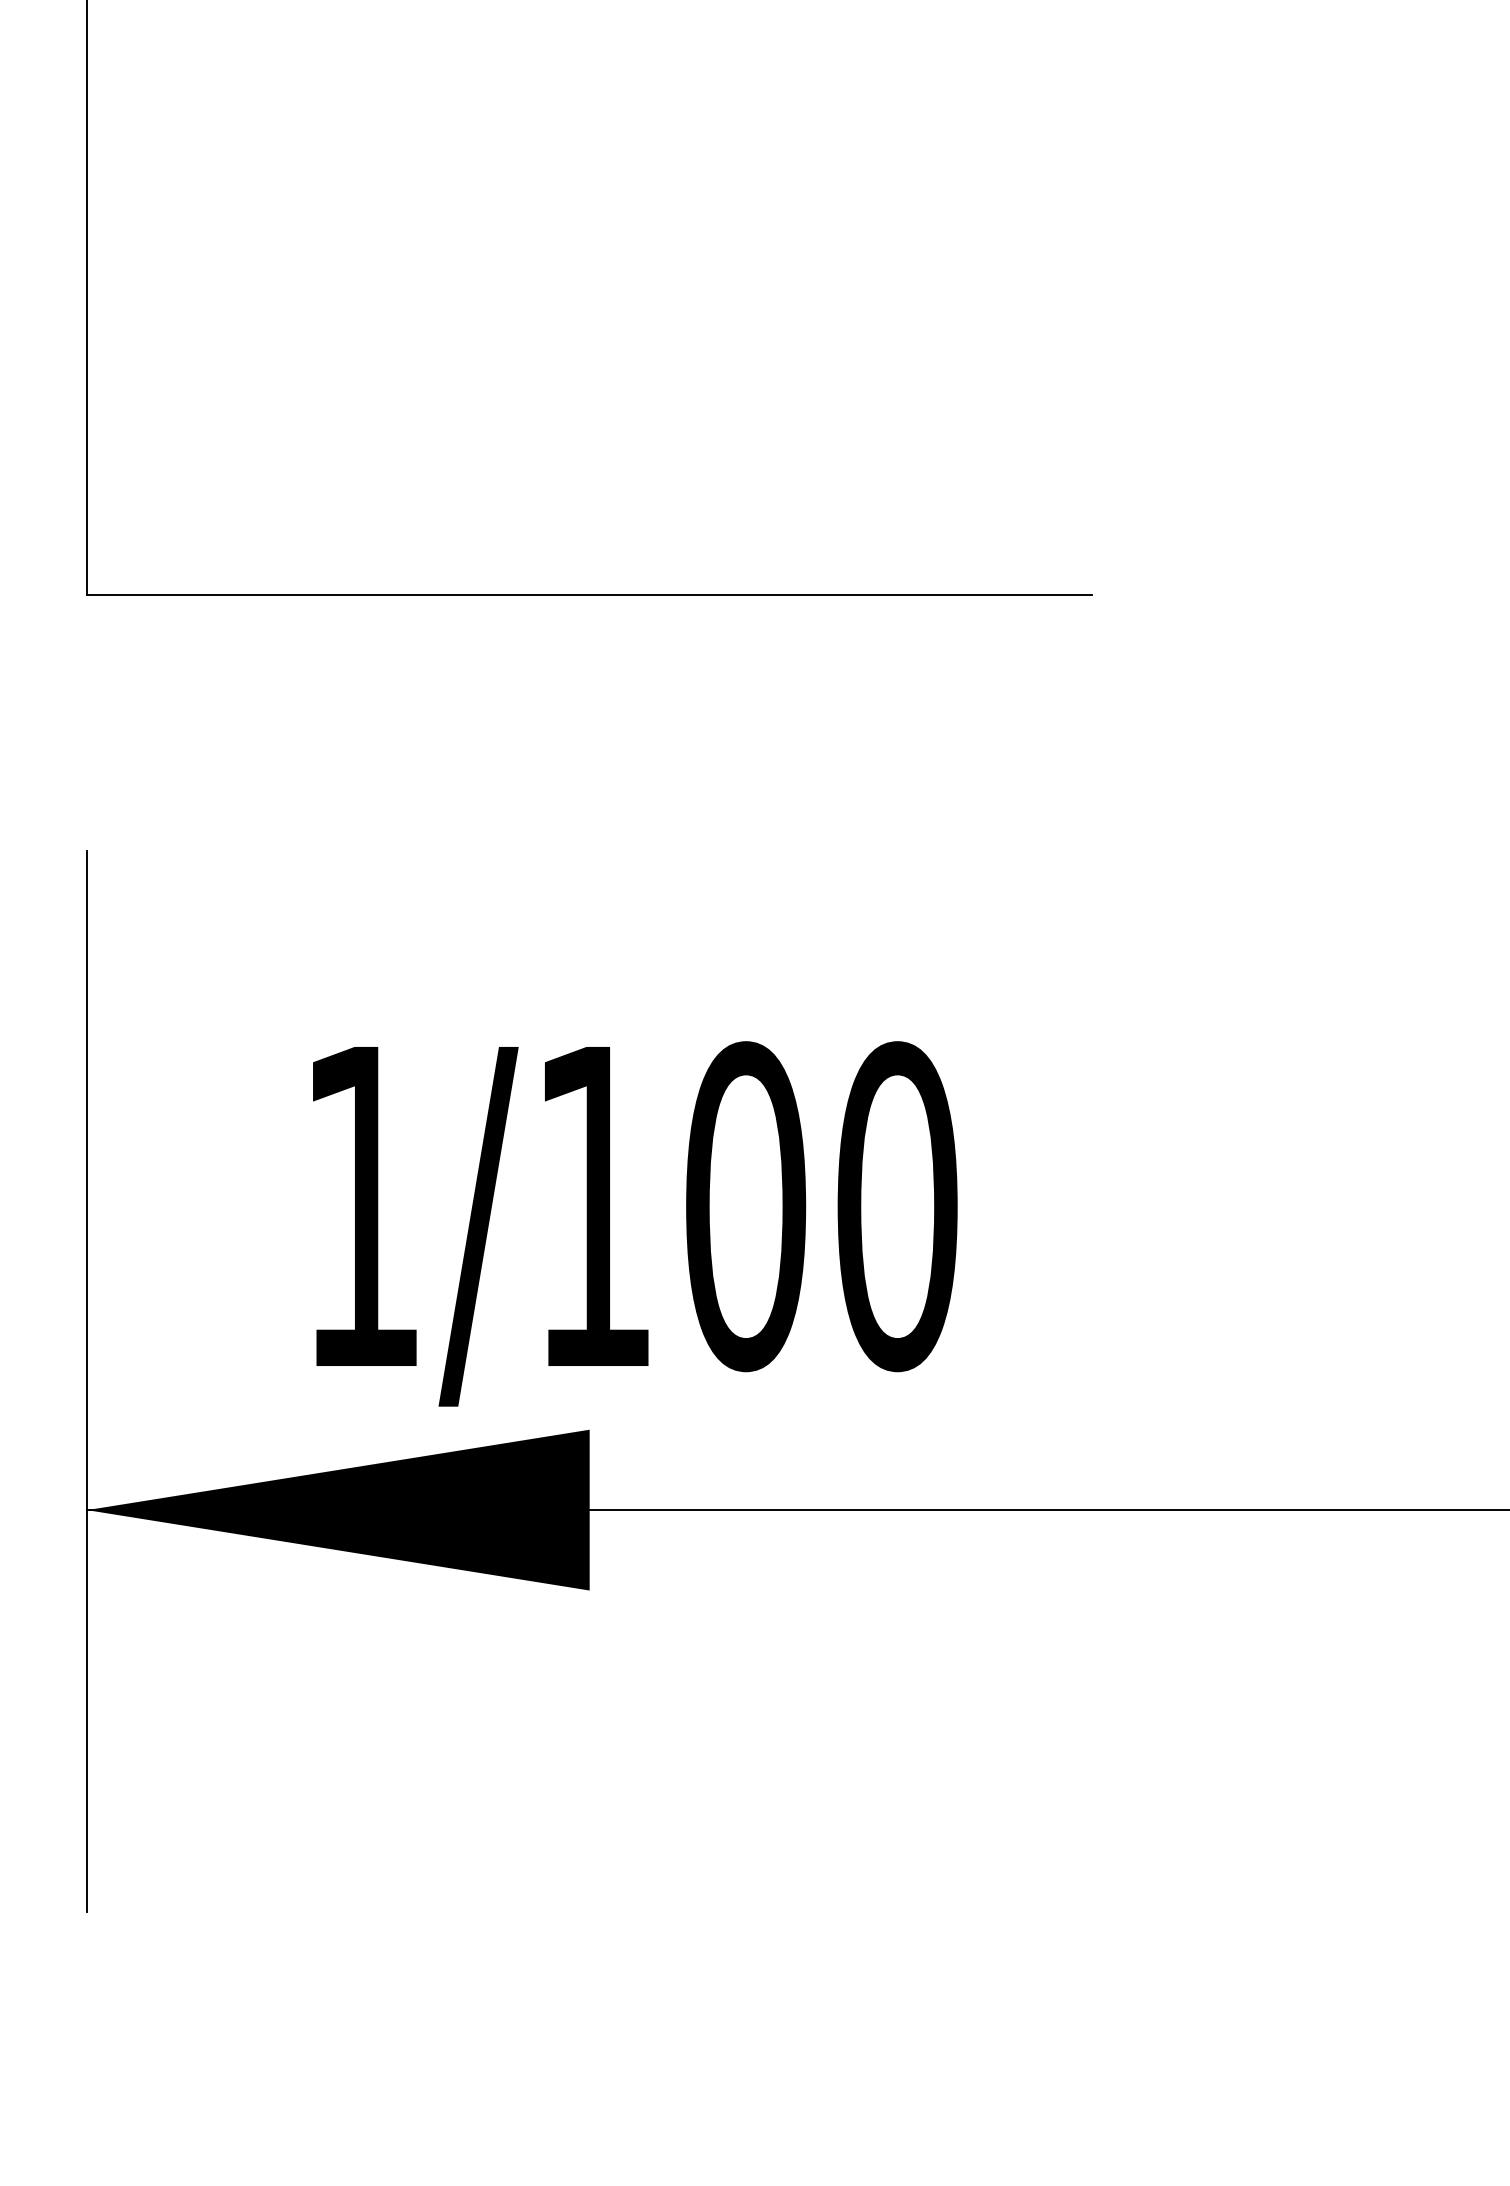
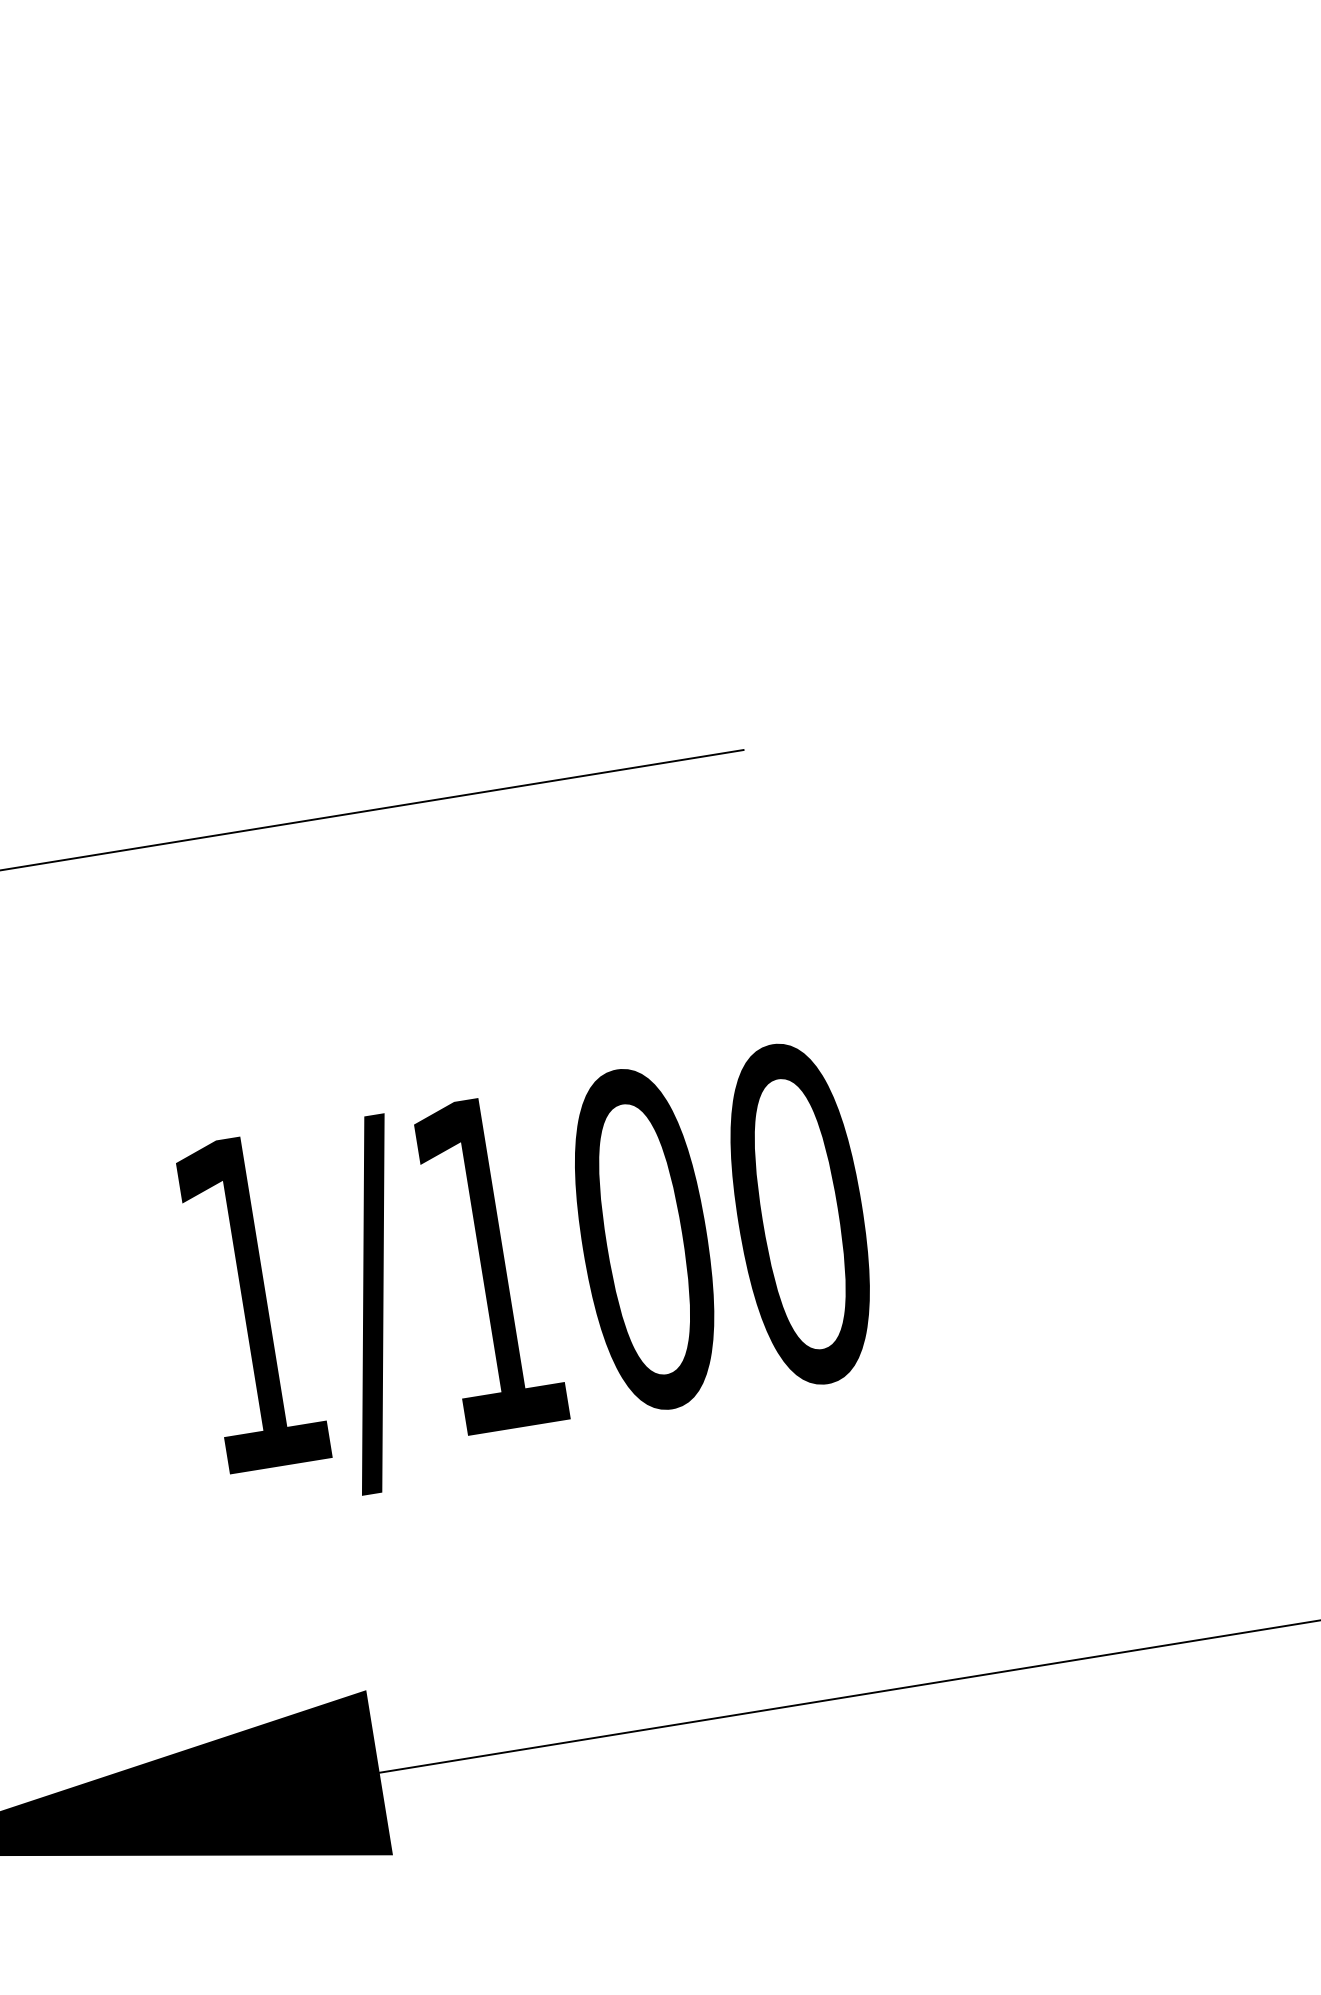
text: (635, 1223) -> (533, 1275), moved

